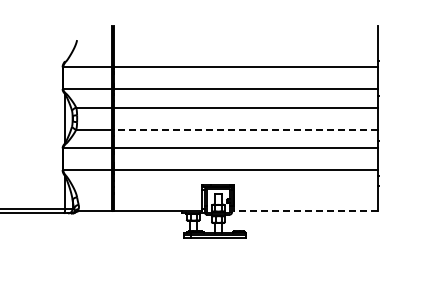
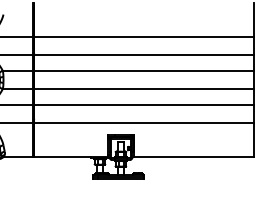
line: (245, 129) -> (143, 88), dashed -> solid
line: (306, 211) -> (194, 157), dashed -> solid

